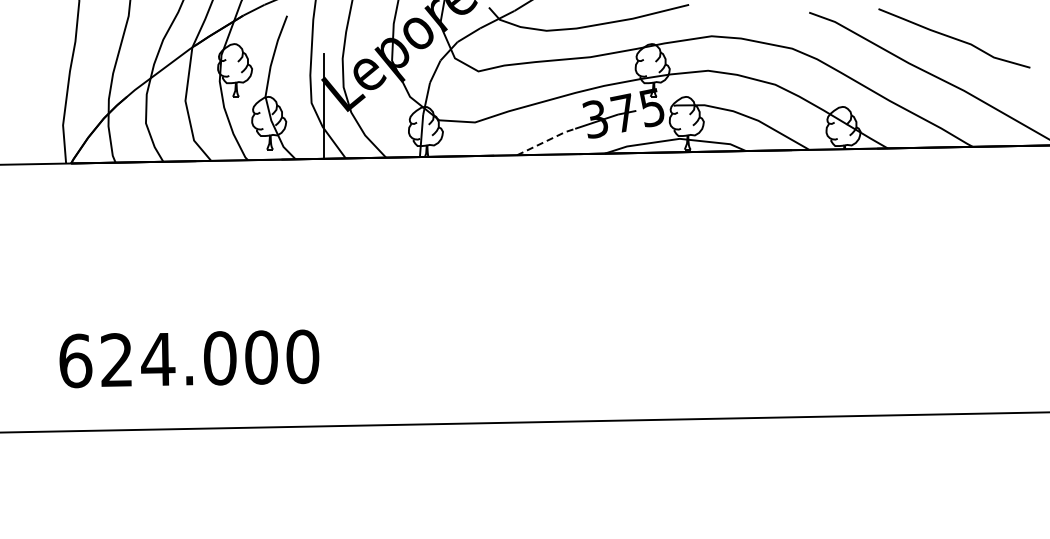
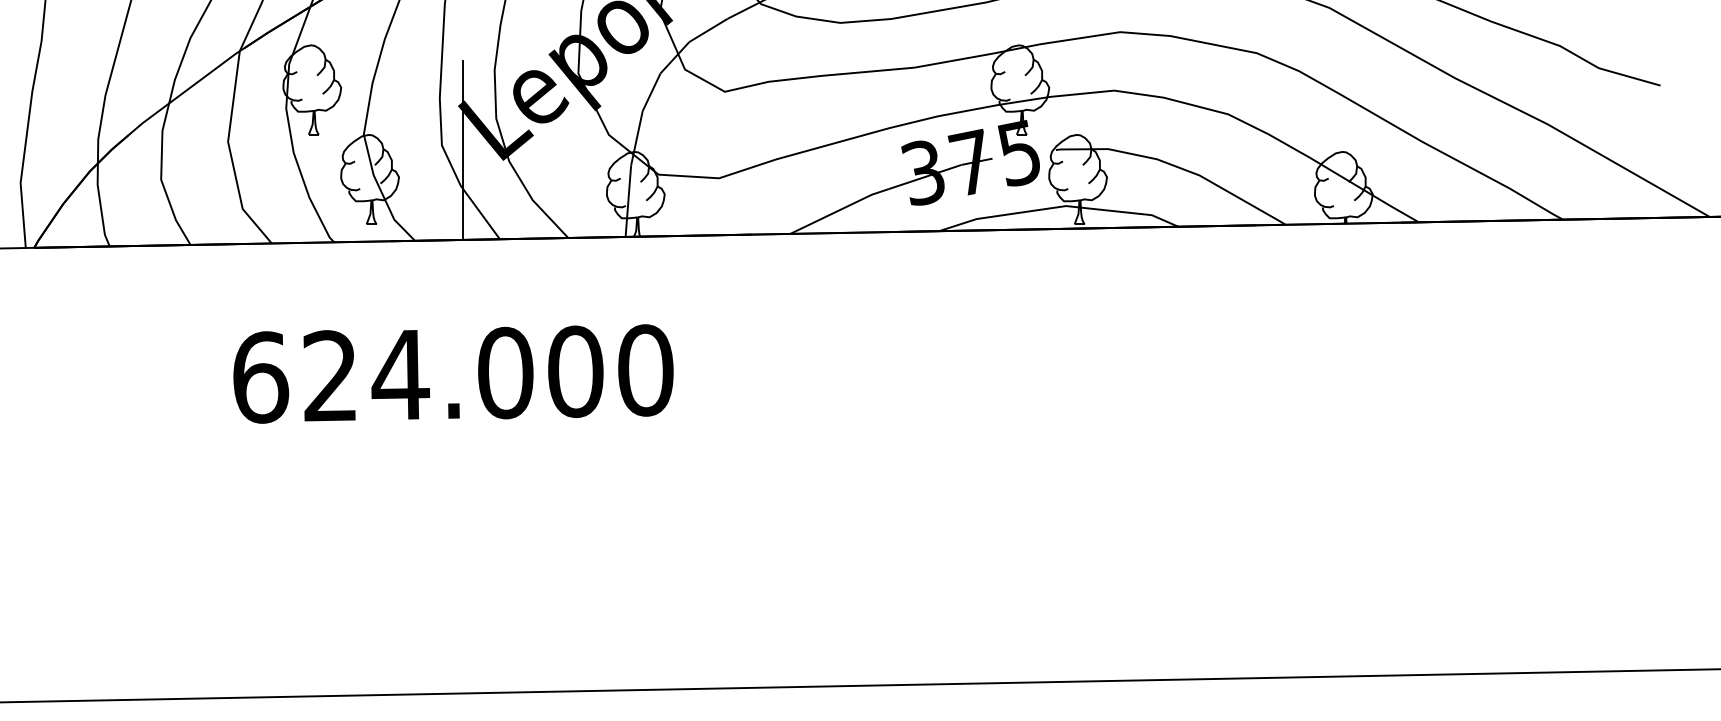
line: (546, 141) -> (840, 210), dashed -> solid
text: (189, 358) -> (453, 373), moved

